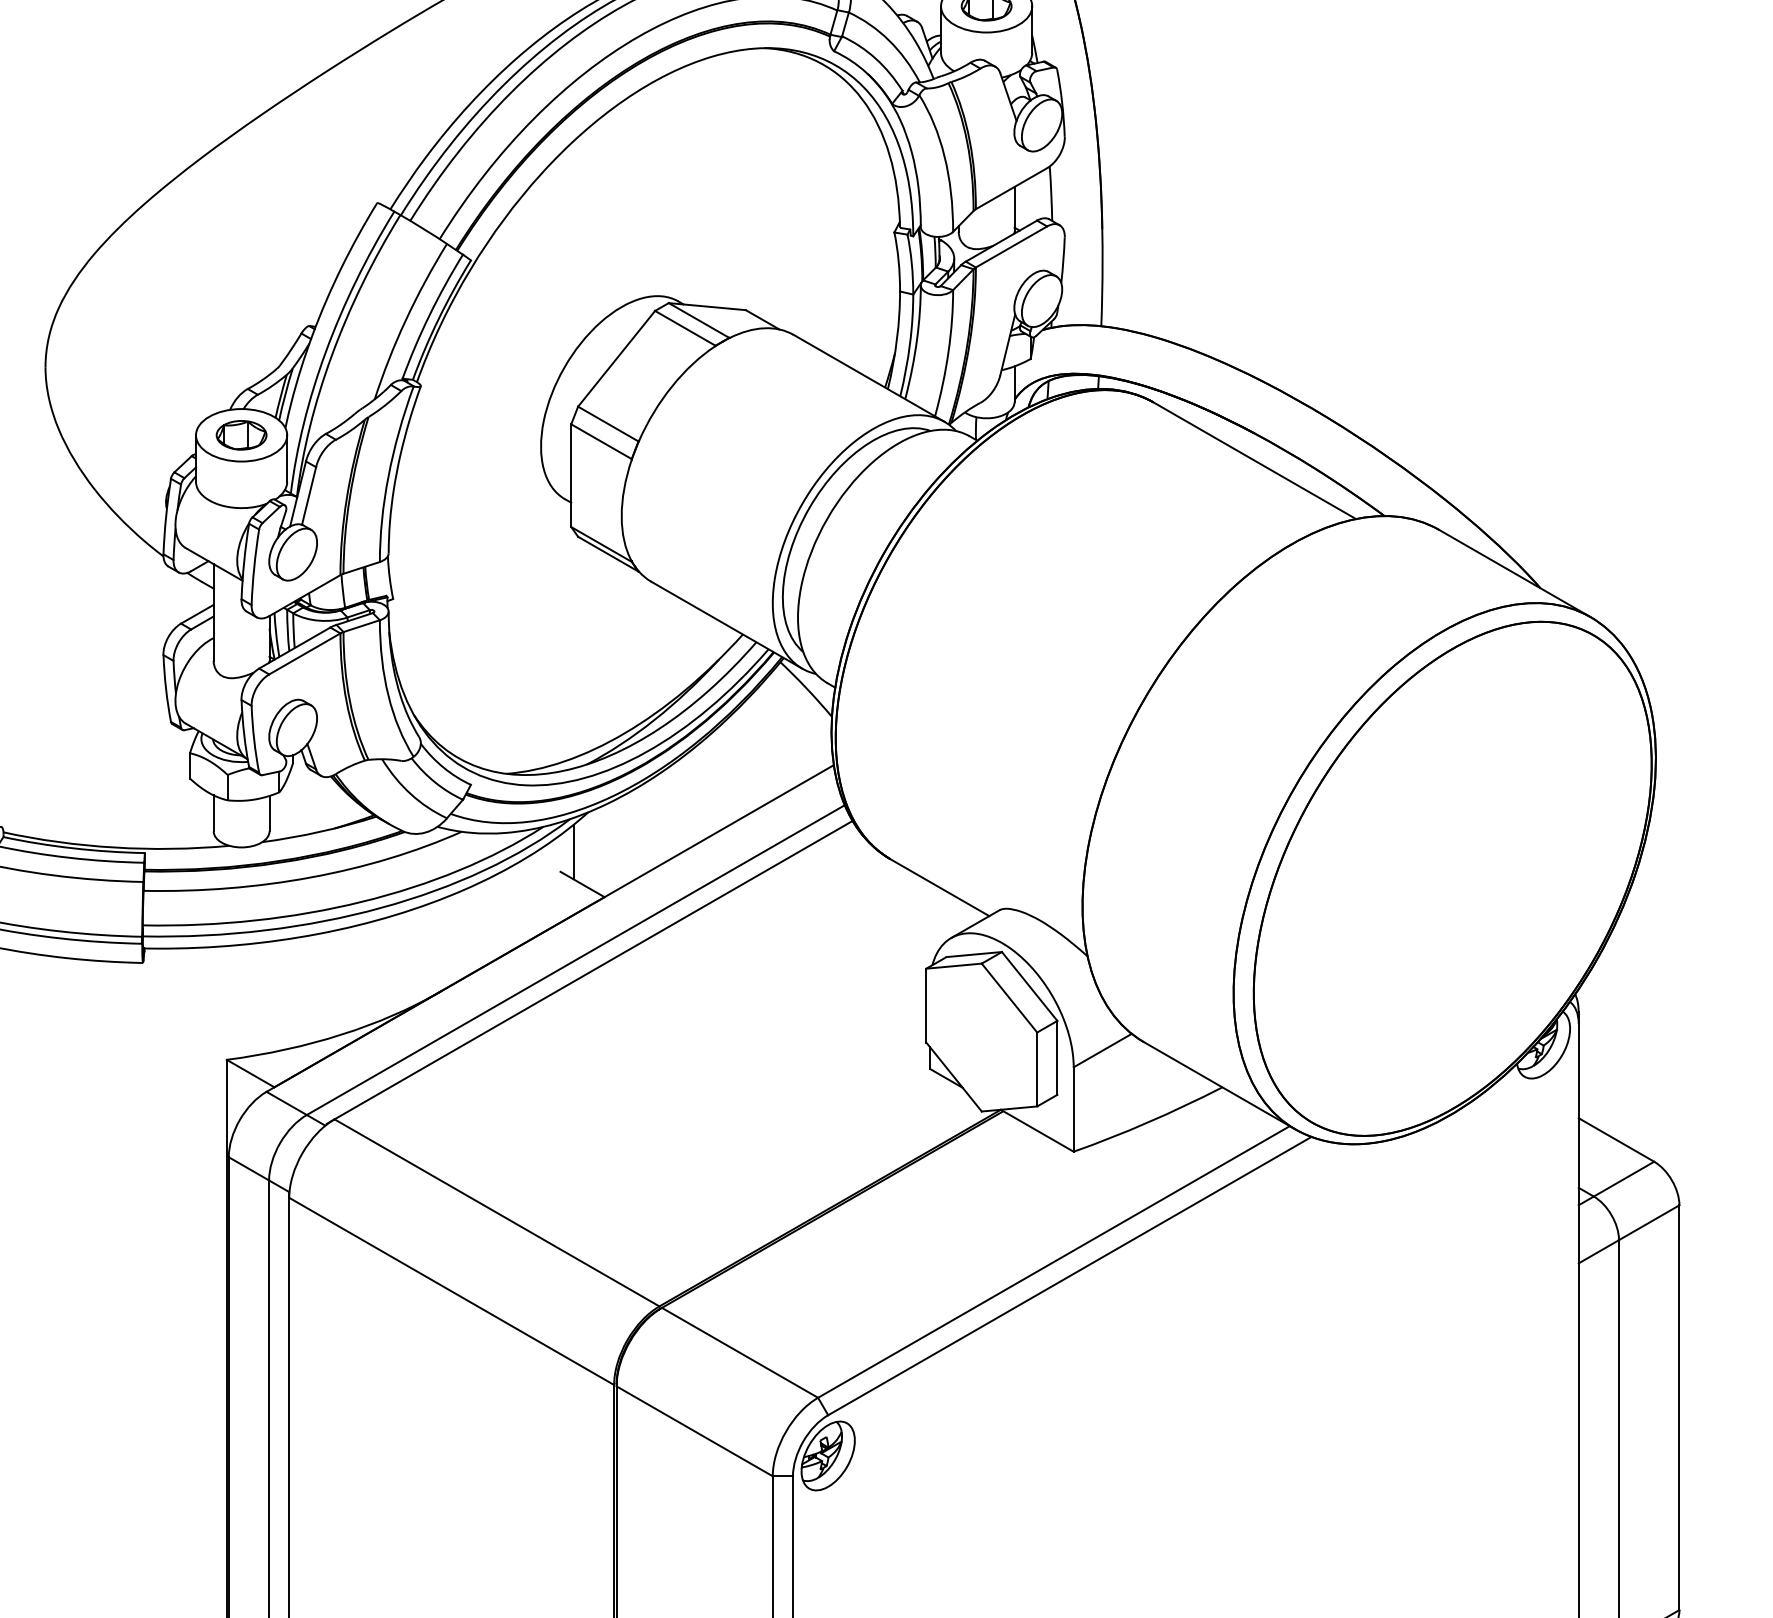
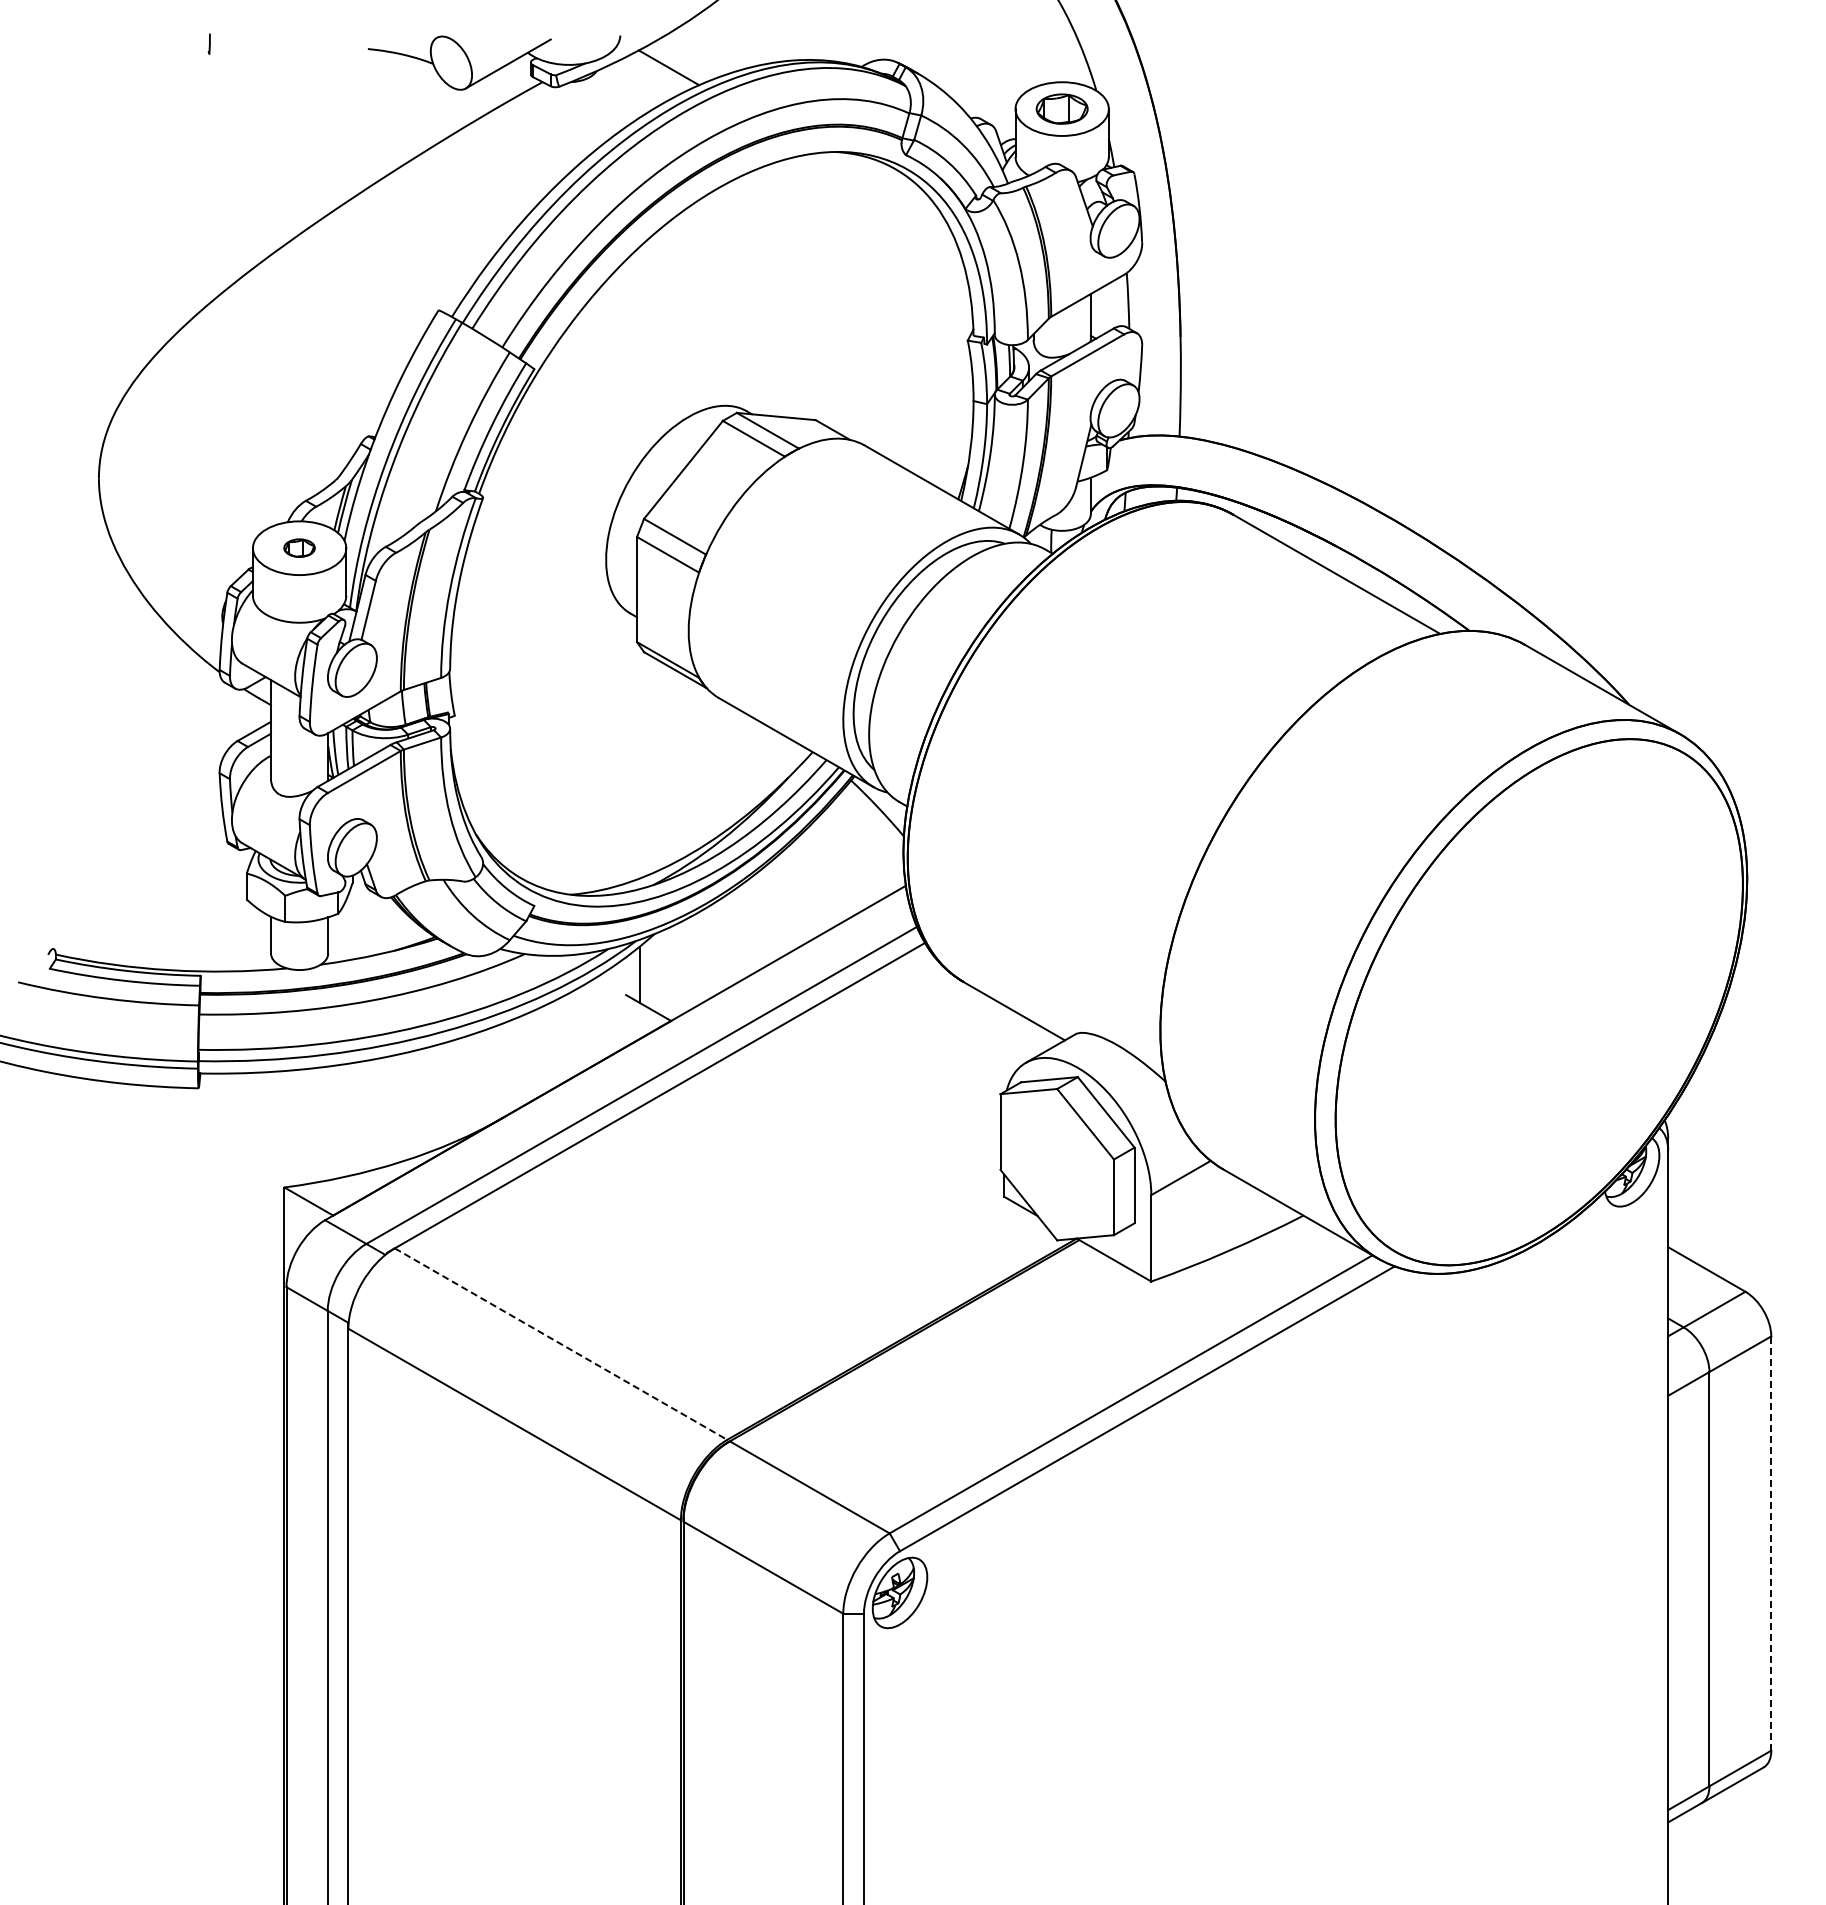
part: (241, 434) -> (299, 547), size x0.6
line: (497, 1213) -> (561, 1344), solid -> dashed
line: (1679, 1407) -> (1771, 1543), solid -> dashed

